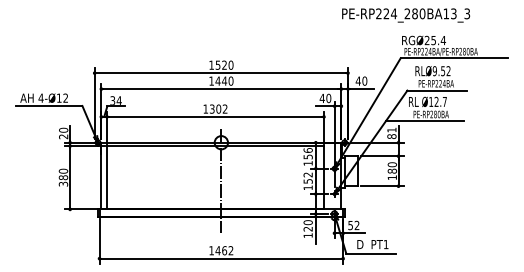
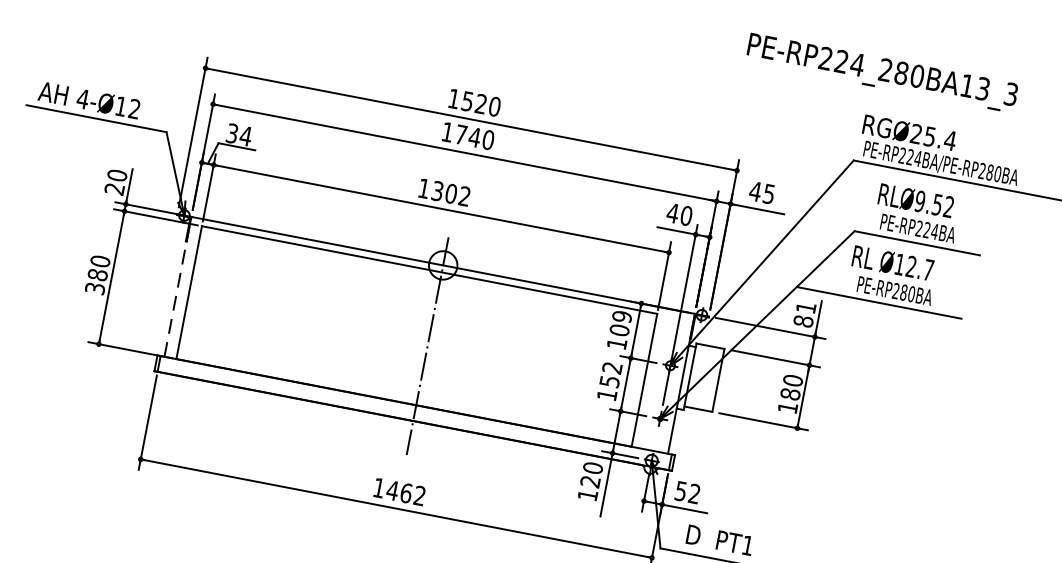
text: (217, 80) -> (460, 133), 1440 -> 1740
text: (364, 80) -> (768, 192), 40 -> 45
text: (307, 153) -> (619, 322), 156 -> 109
line: (101, 175) -> (178, 285), solid -> dashed

